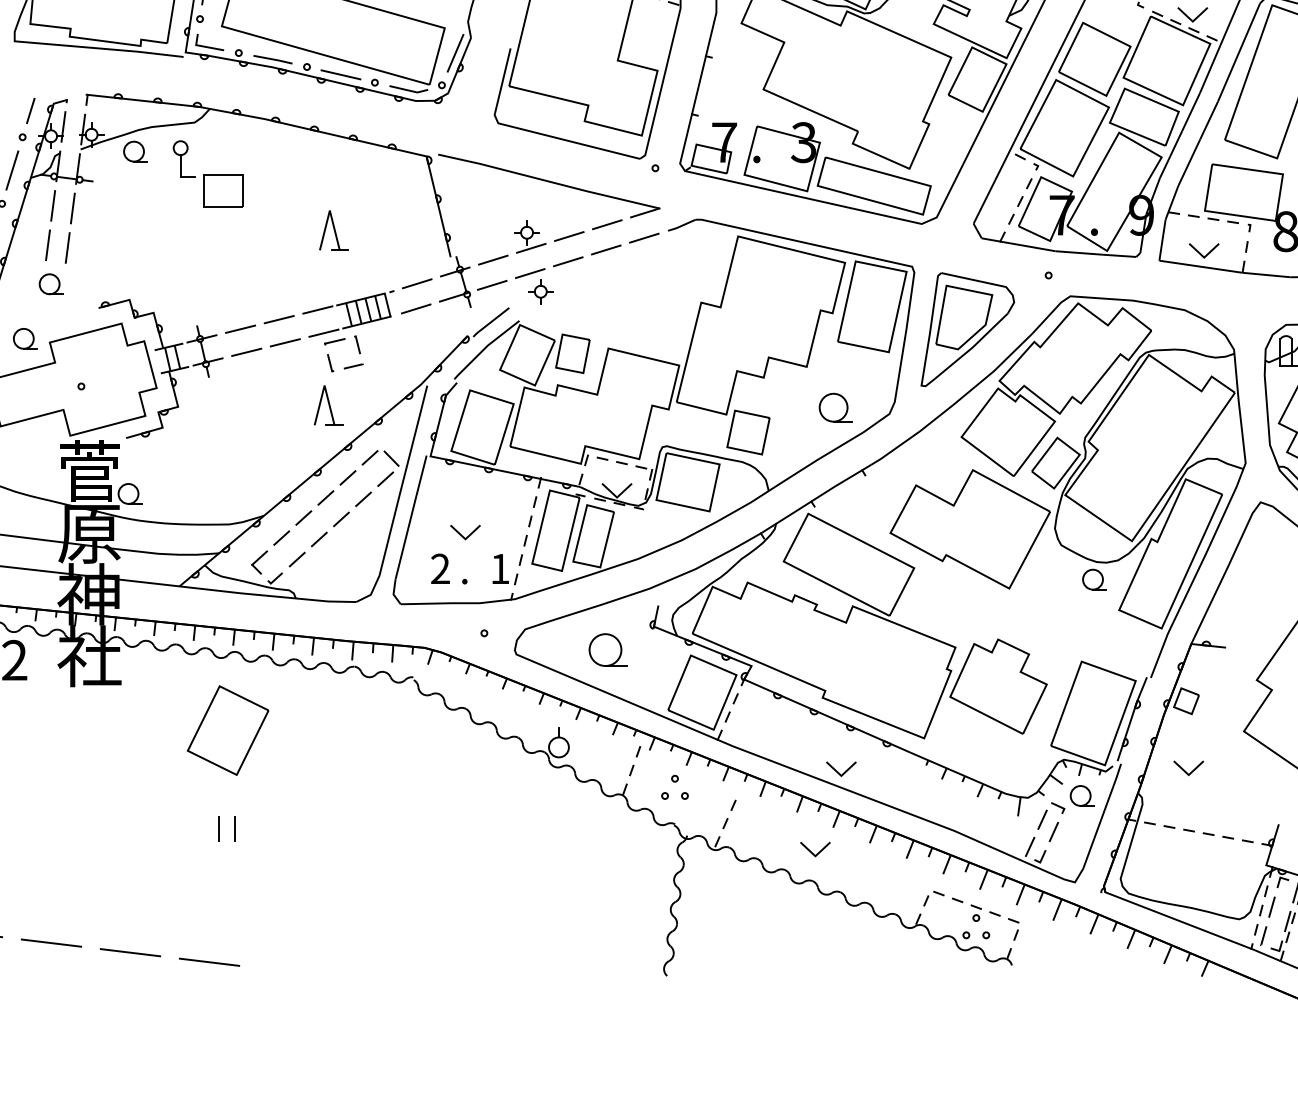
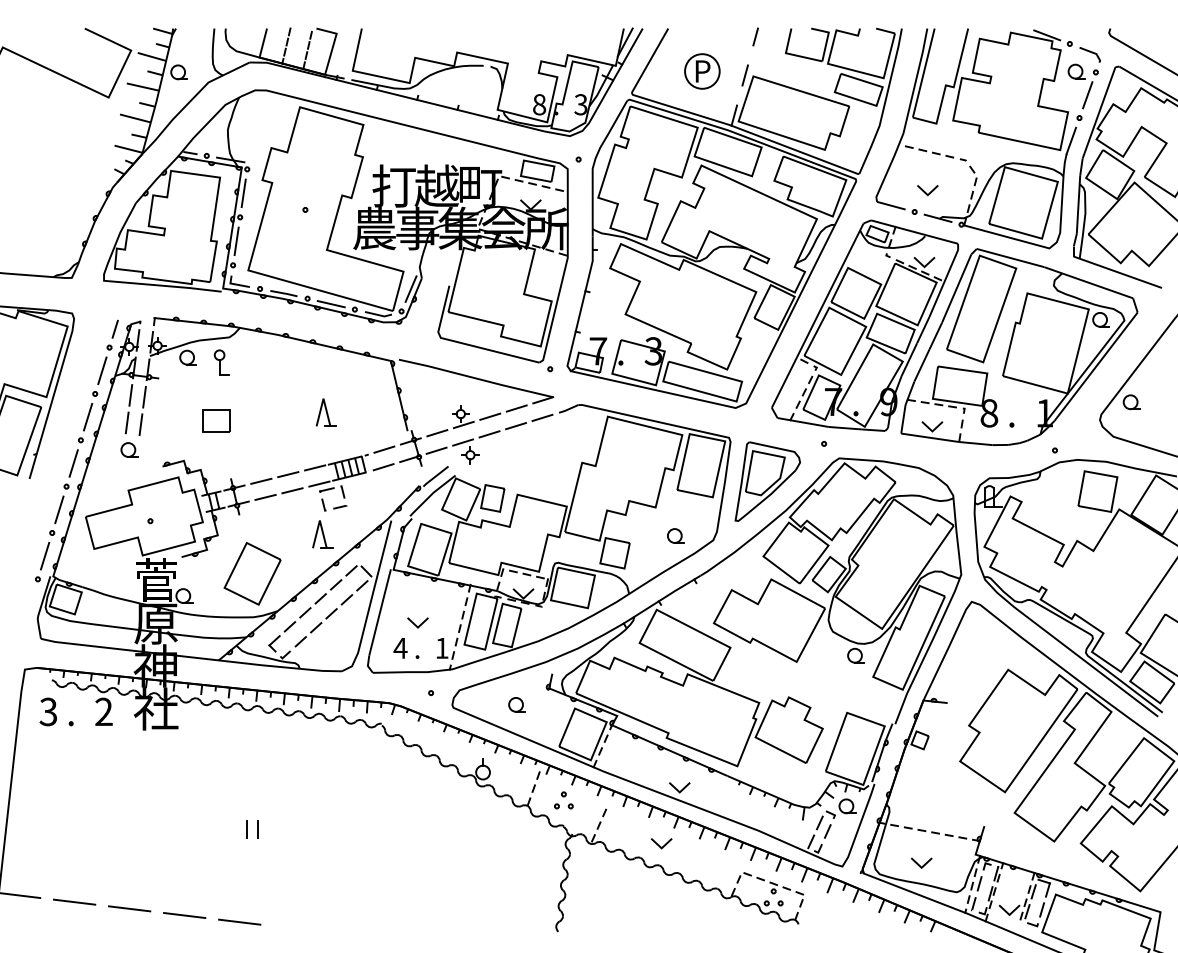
part: (223, 190) -> (216, 420), moved
part: (25, 338) -> (111, 487), removed
part: (835, 407) -> (675, 535), size x0.71
text: (440, 567) -> (400, 647), 2 -> 4
part: (606, 649) -> (516, 704), size x0.62
part: (227, 730) -> (252, 573), moved
line: (1185, 770) -> (919, 864), moved

